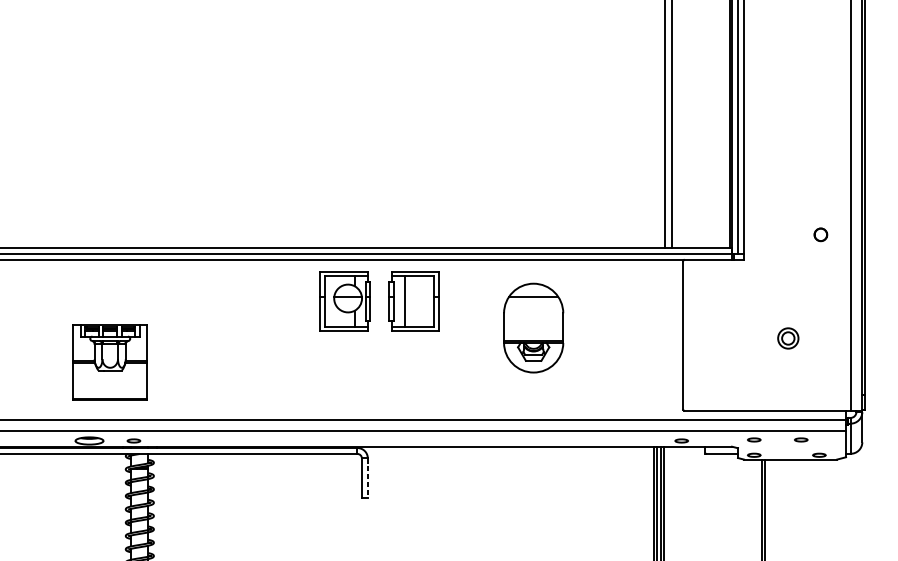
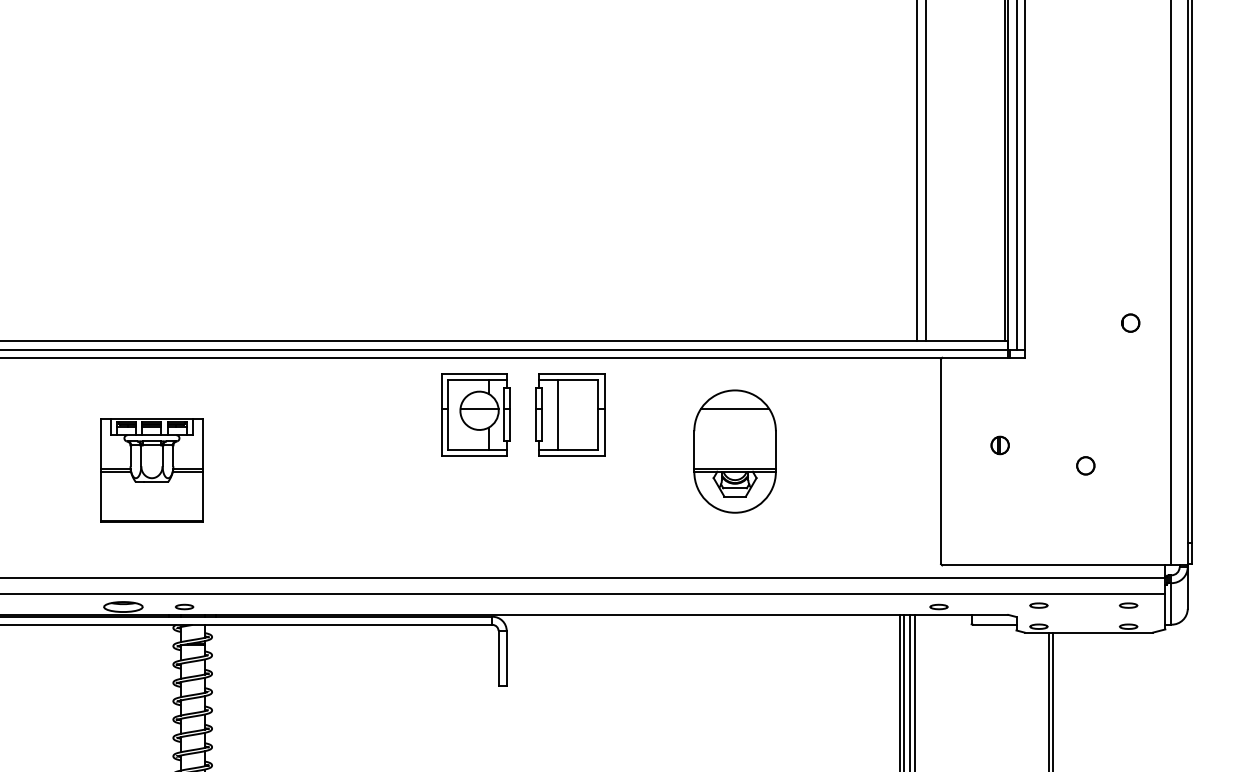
part: (725, 323) -> (999, 445), added
circle: (788, 338) -> (1085, 465), size x0.62
part: (109, 362) -> (151, 470), moved
part: (801, 439) -> (1128, 605), moved
line: (367, 478) -> (506, 658), dashed -> solid

